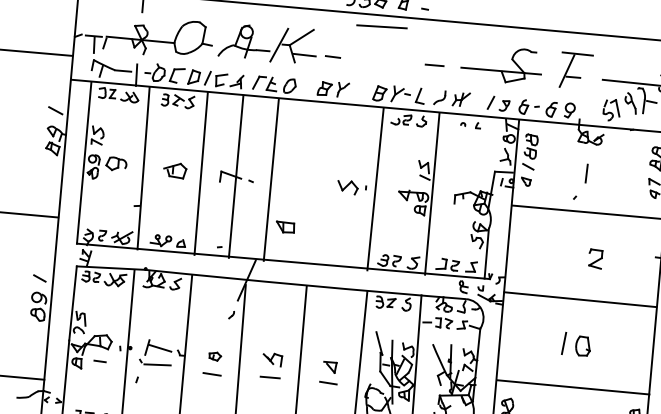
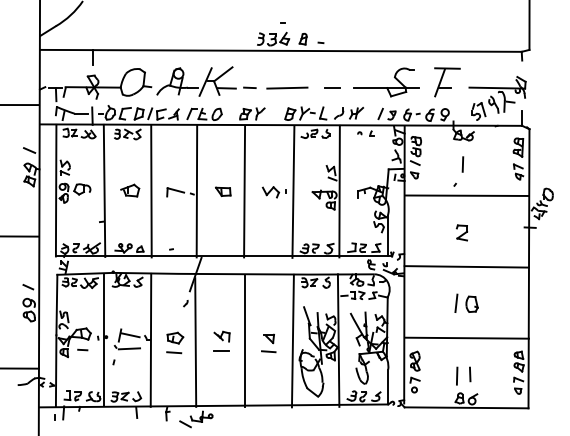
line: (382, 26) -> (287, 87), moved
line: (235, 176) -> (196, 191), moved
line: (271, 179) -> (244, 191), moved
part: (285, 226) -> (223, 191), moved
part: (594, 258) -> (461, 232), moved
part: (215, 355) -> (175, 337), size x1.67

